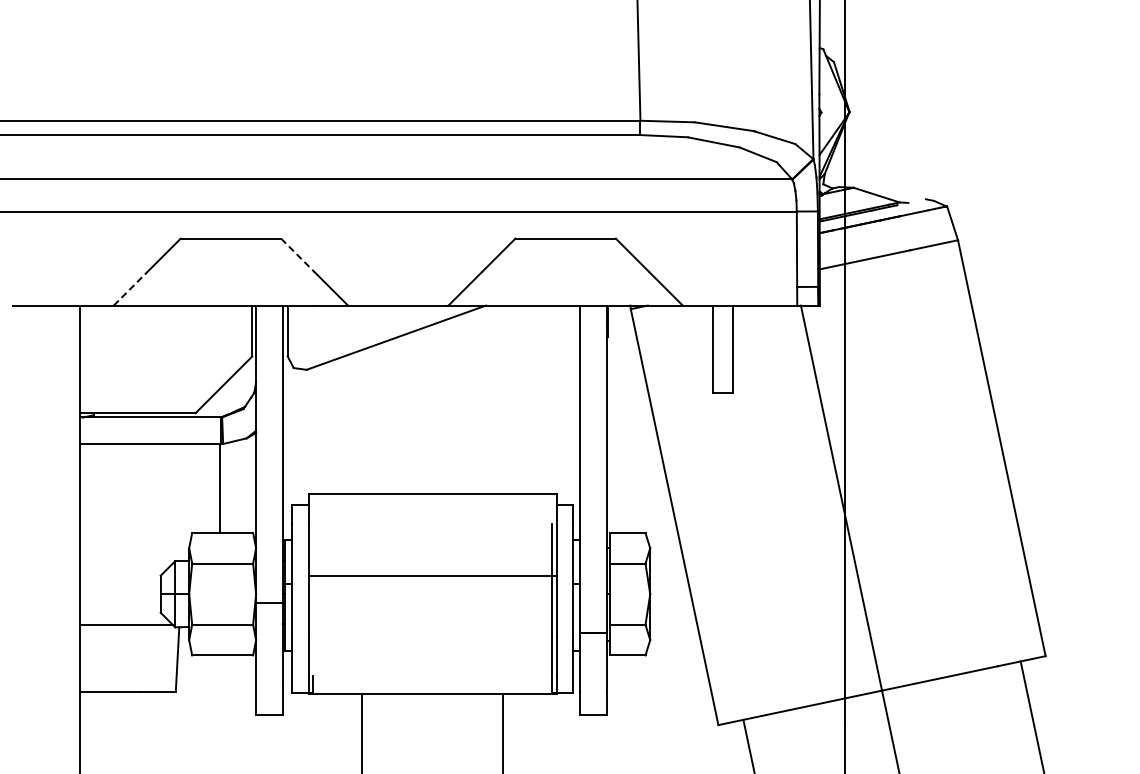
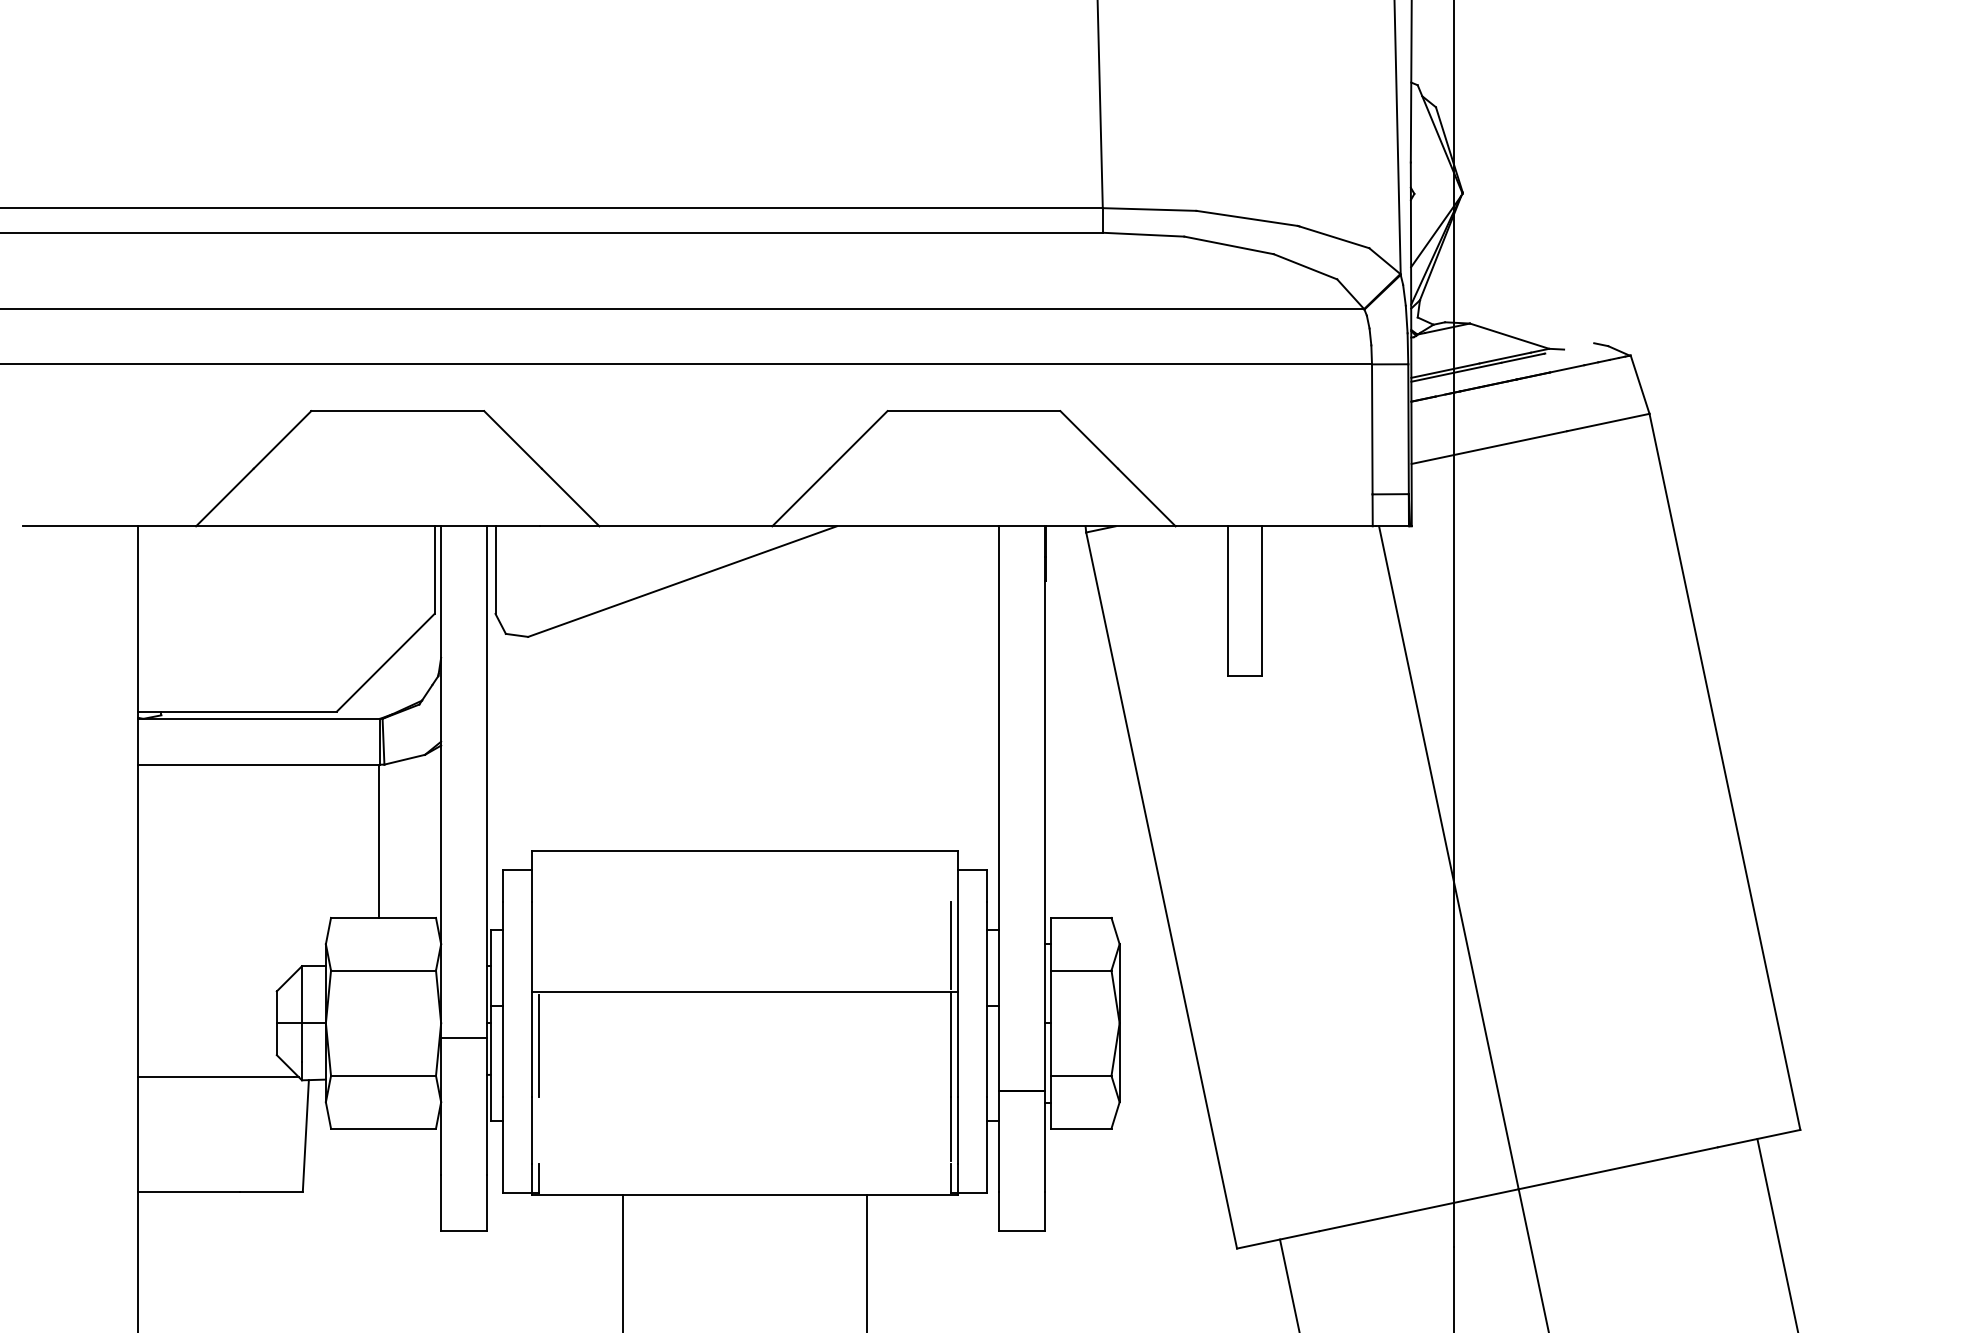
line: (297, 255) -> (512, 440), dashed -> solid
line: (130, 288) -> (224, 496), dashed -> solid
line: (312, 606) -> (538, 1044), added

